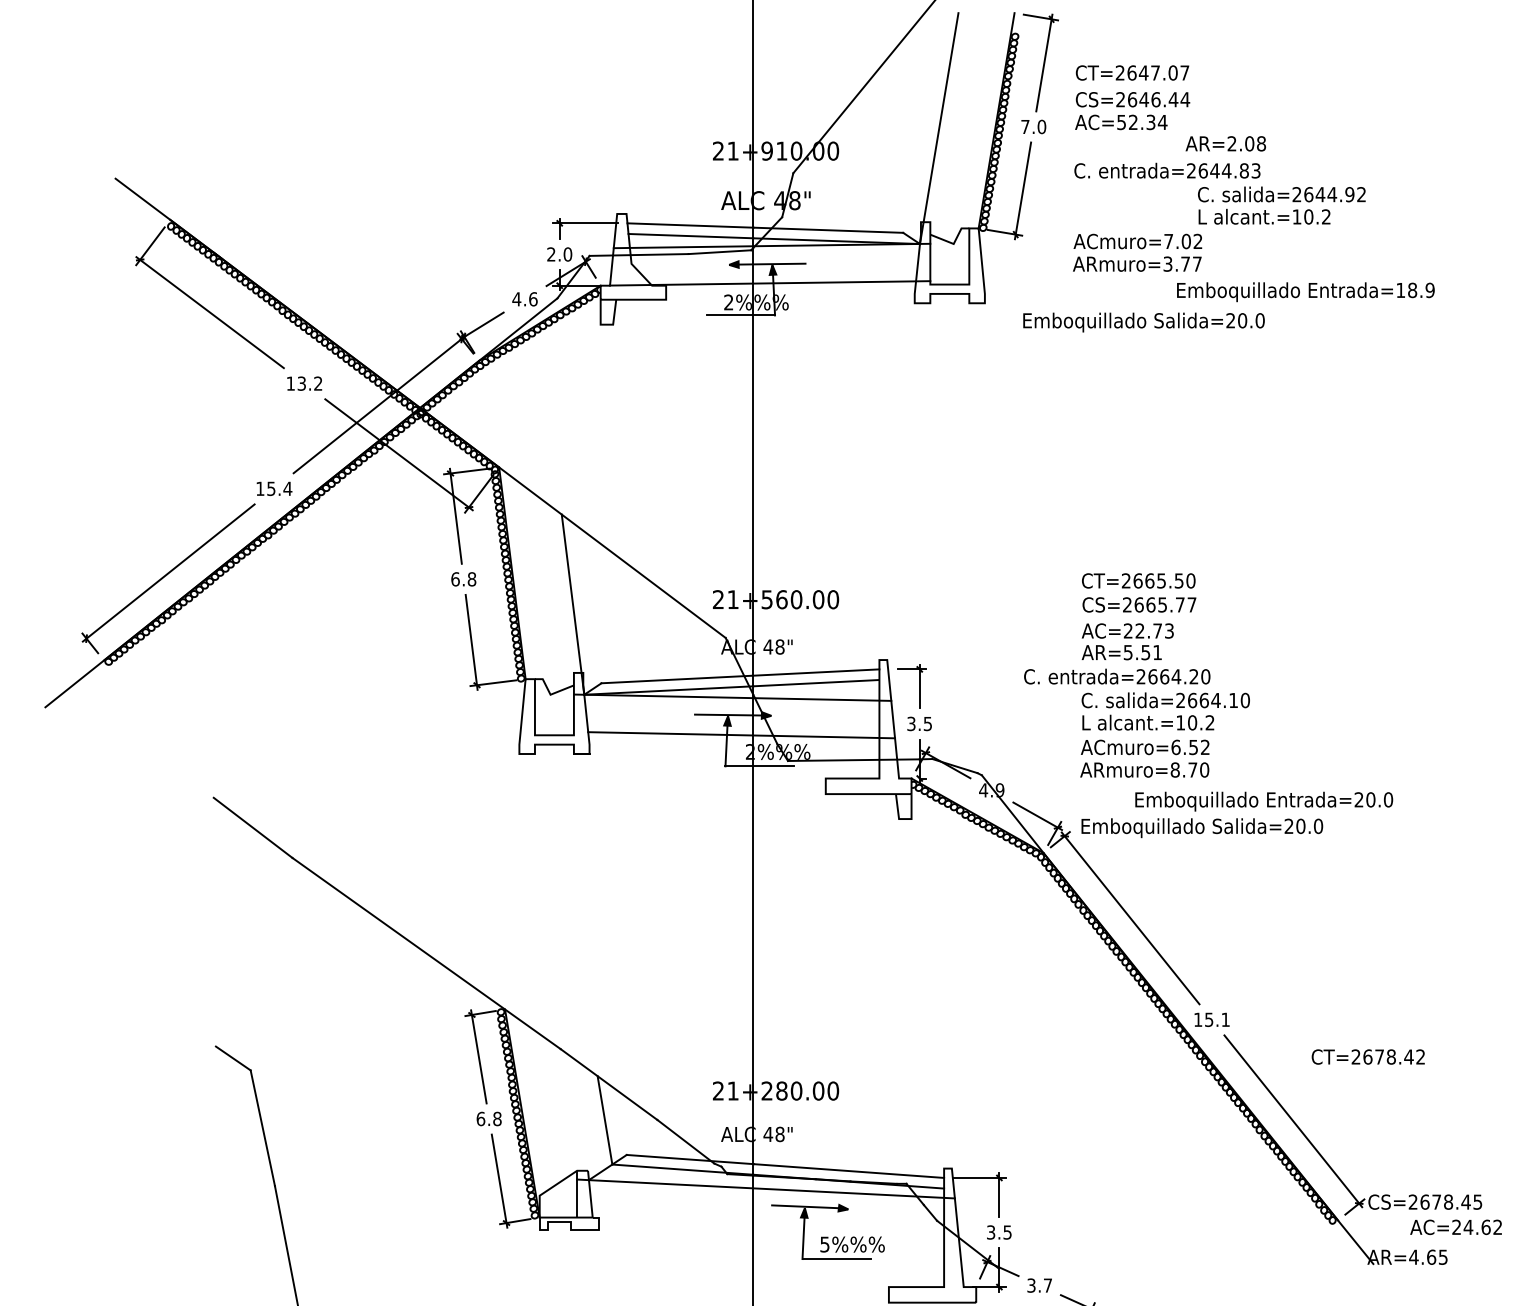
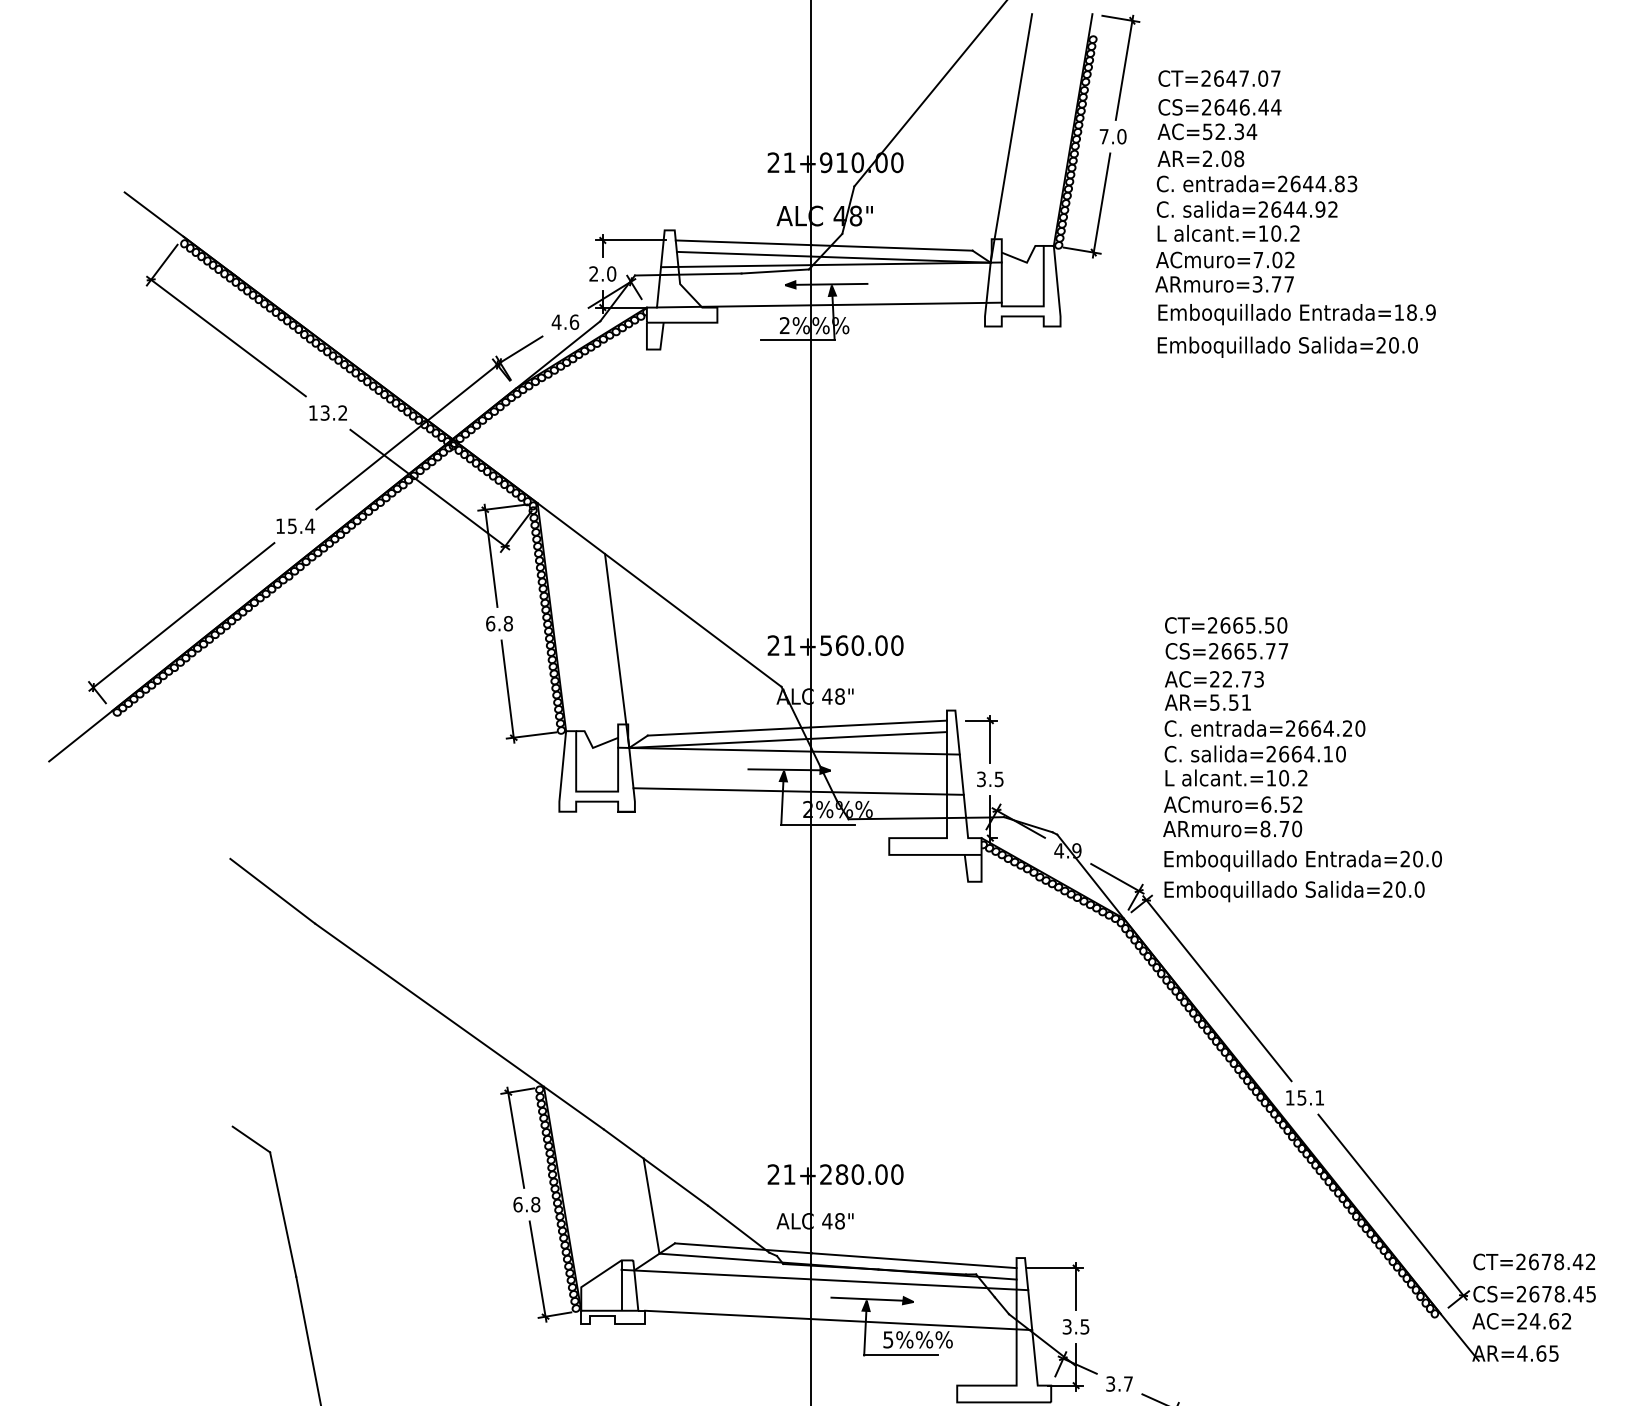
text: (1225, 143) -> (1200, 158), moved
text: (1281, 204) -> (1246, 220), moved
text: (1305, 292) -> (1296, 314), moved
text: (1143, 321) -> (1287, 346), moved
text: (1116, 676) -> (1264, 728), moved
text: (1263, 801) -> (1302, 860), moved
text: (1368, 1056) -> (1534, 1261), moved
line: (778, 1226) -> (838, 1320), added
text: (1455, 1227) -> (1521, 1321), moved

